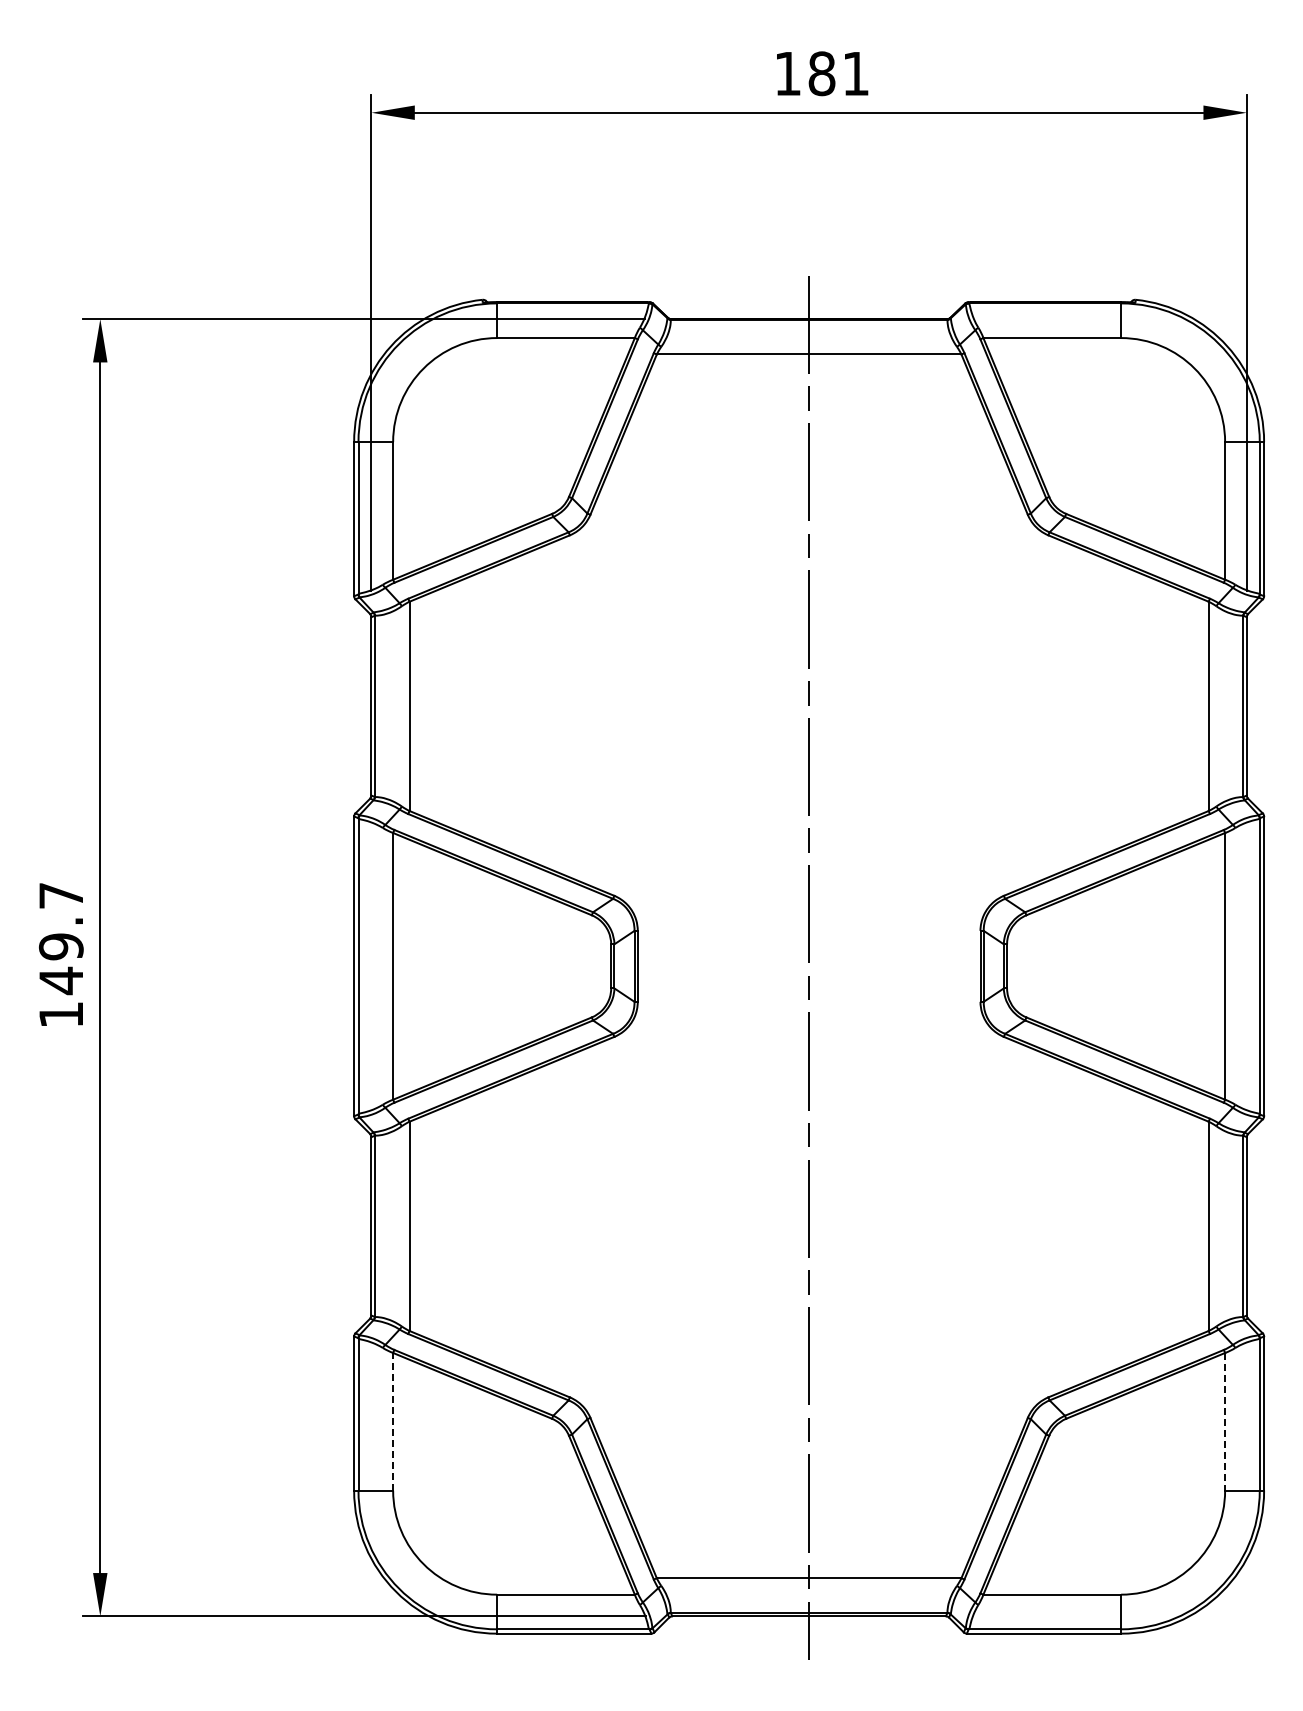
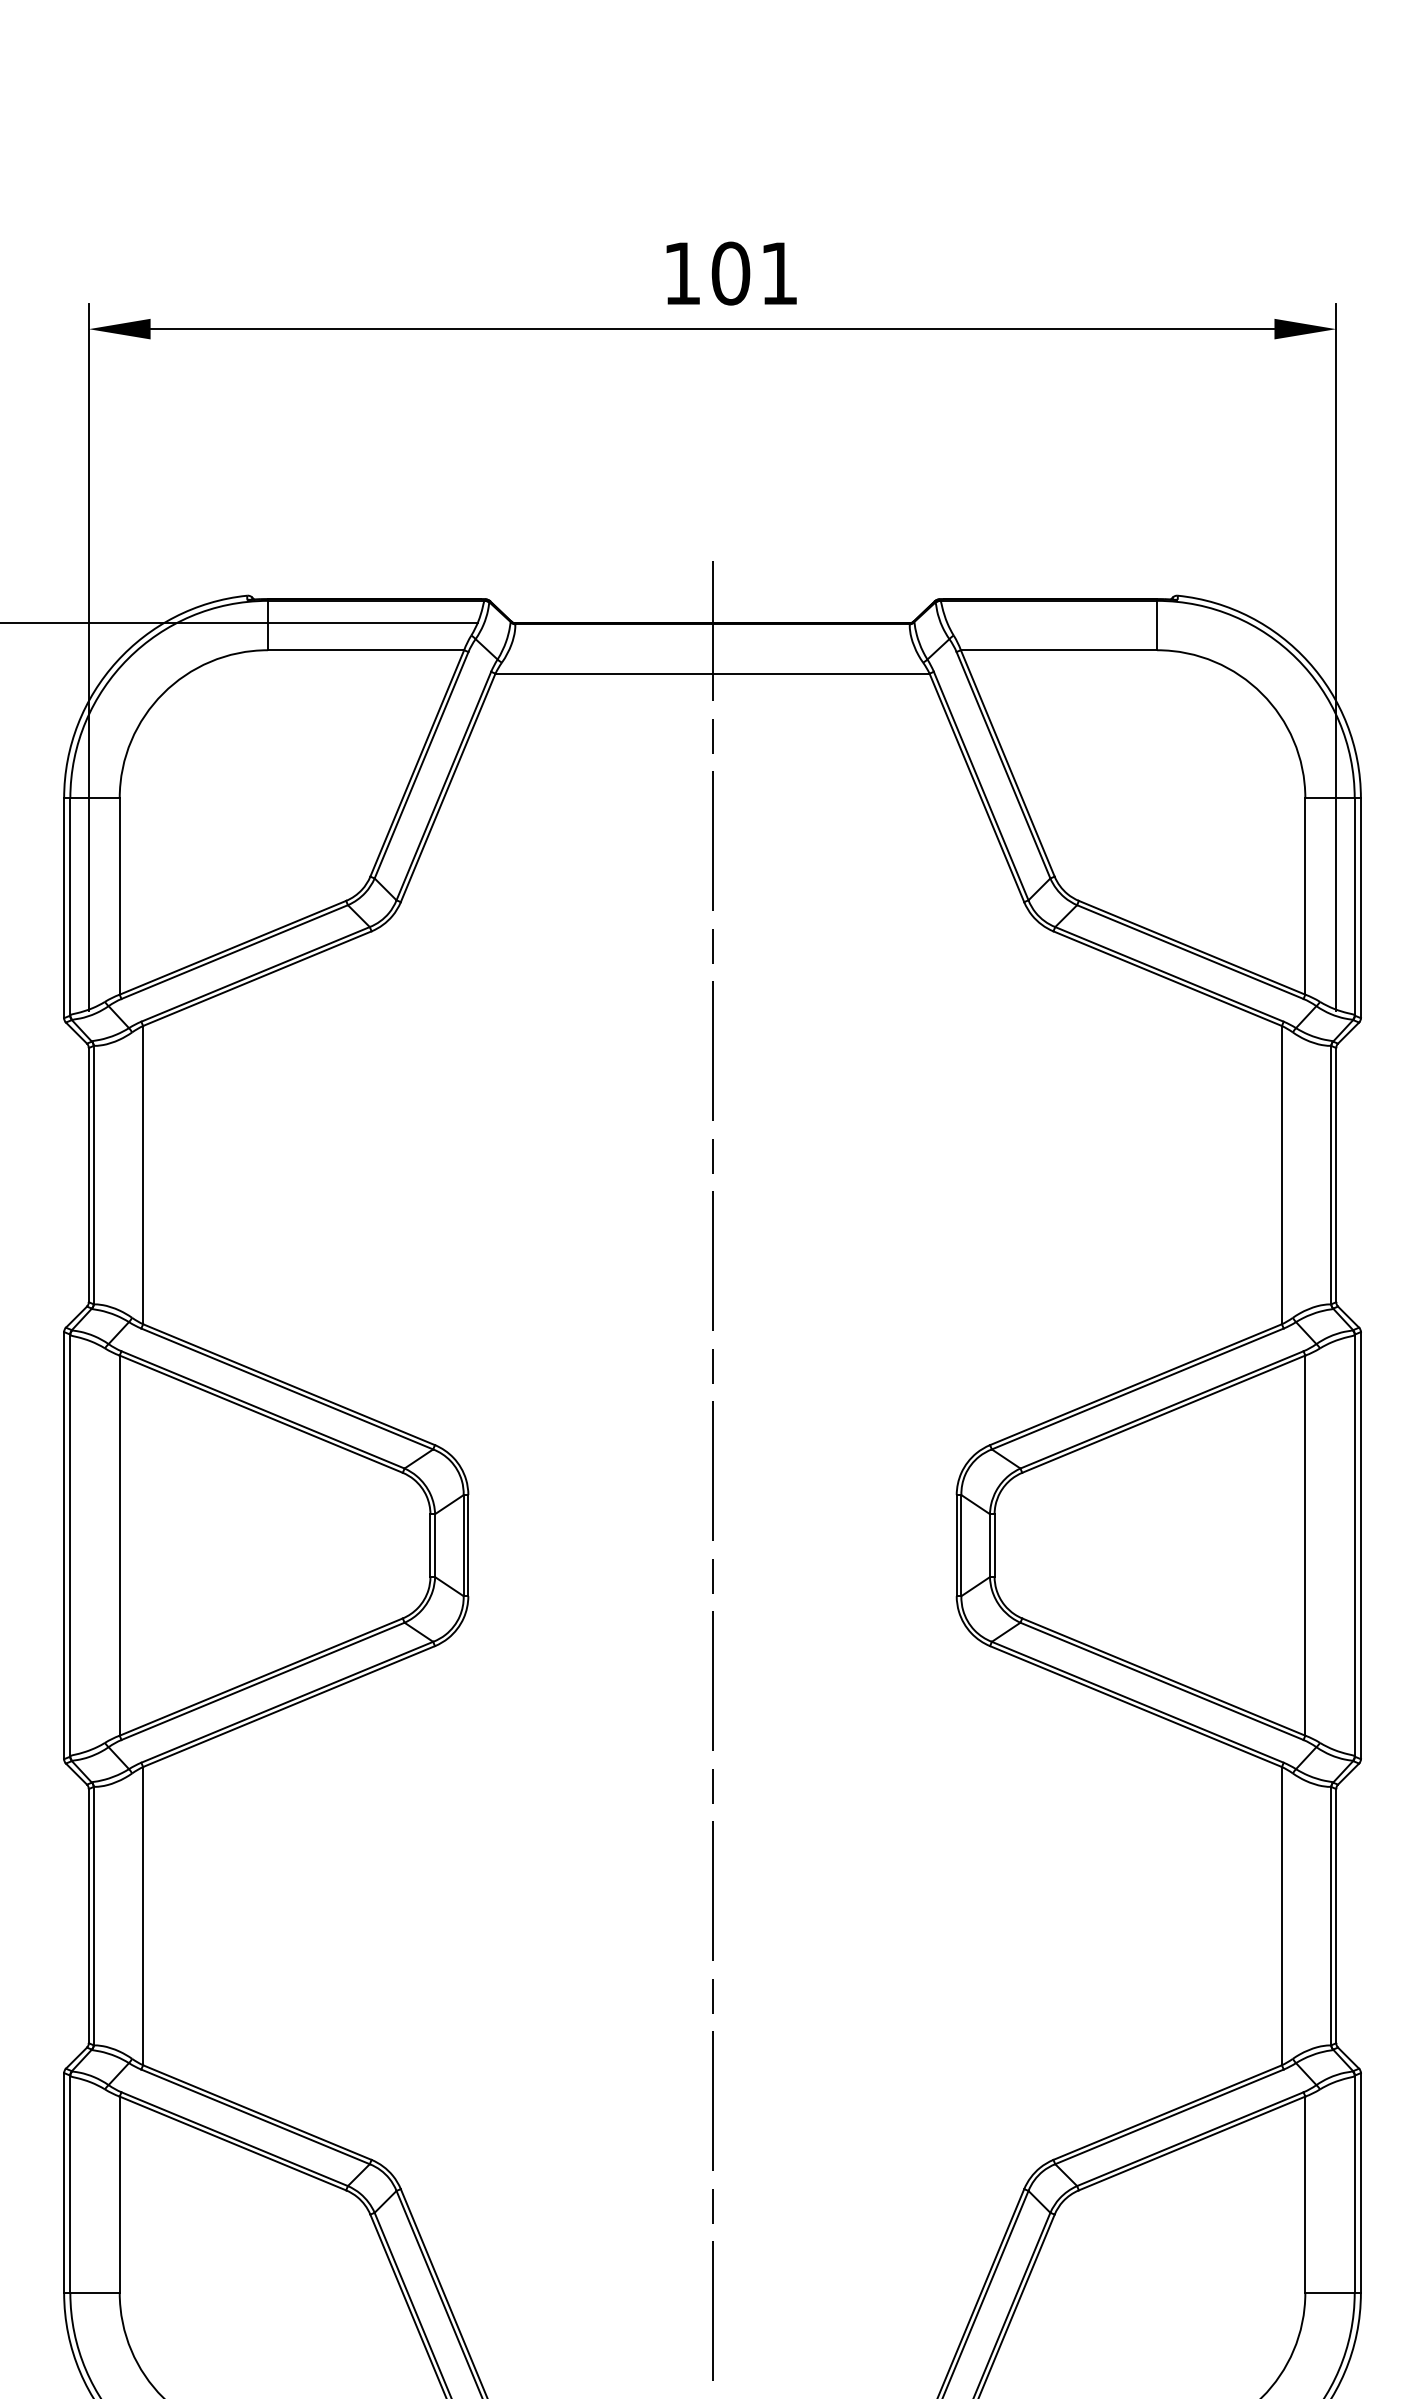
text: (821, 73) -> (730, 273), 181 -> 101
line: (393, 1421) -> (120, 2194), dashed -> solid
line: (1225, 1421) -> (1305, 2194), dashed -> solid

